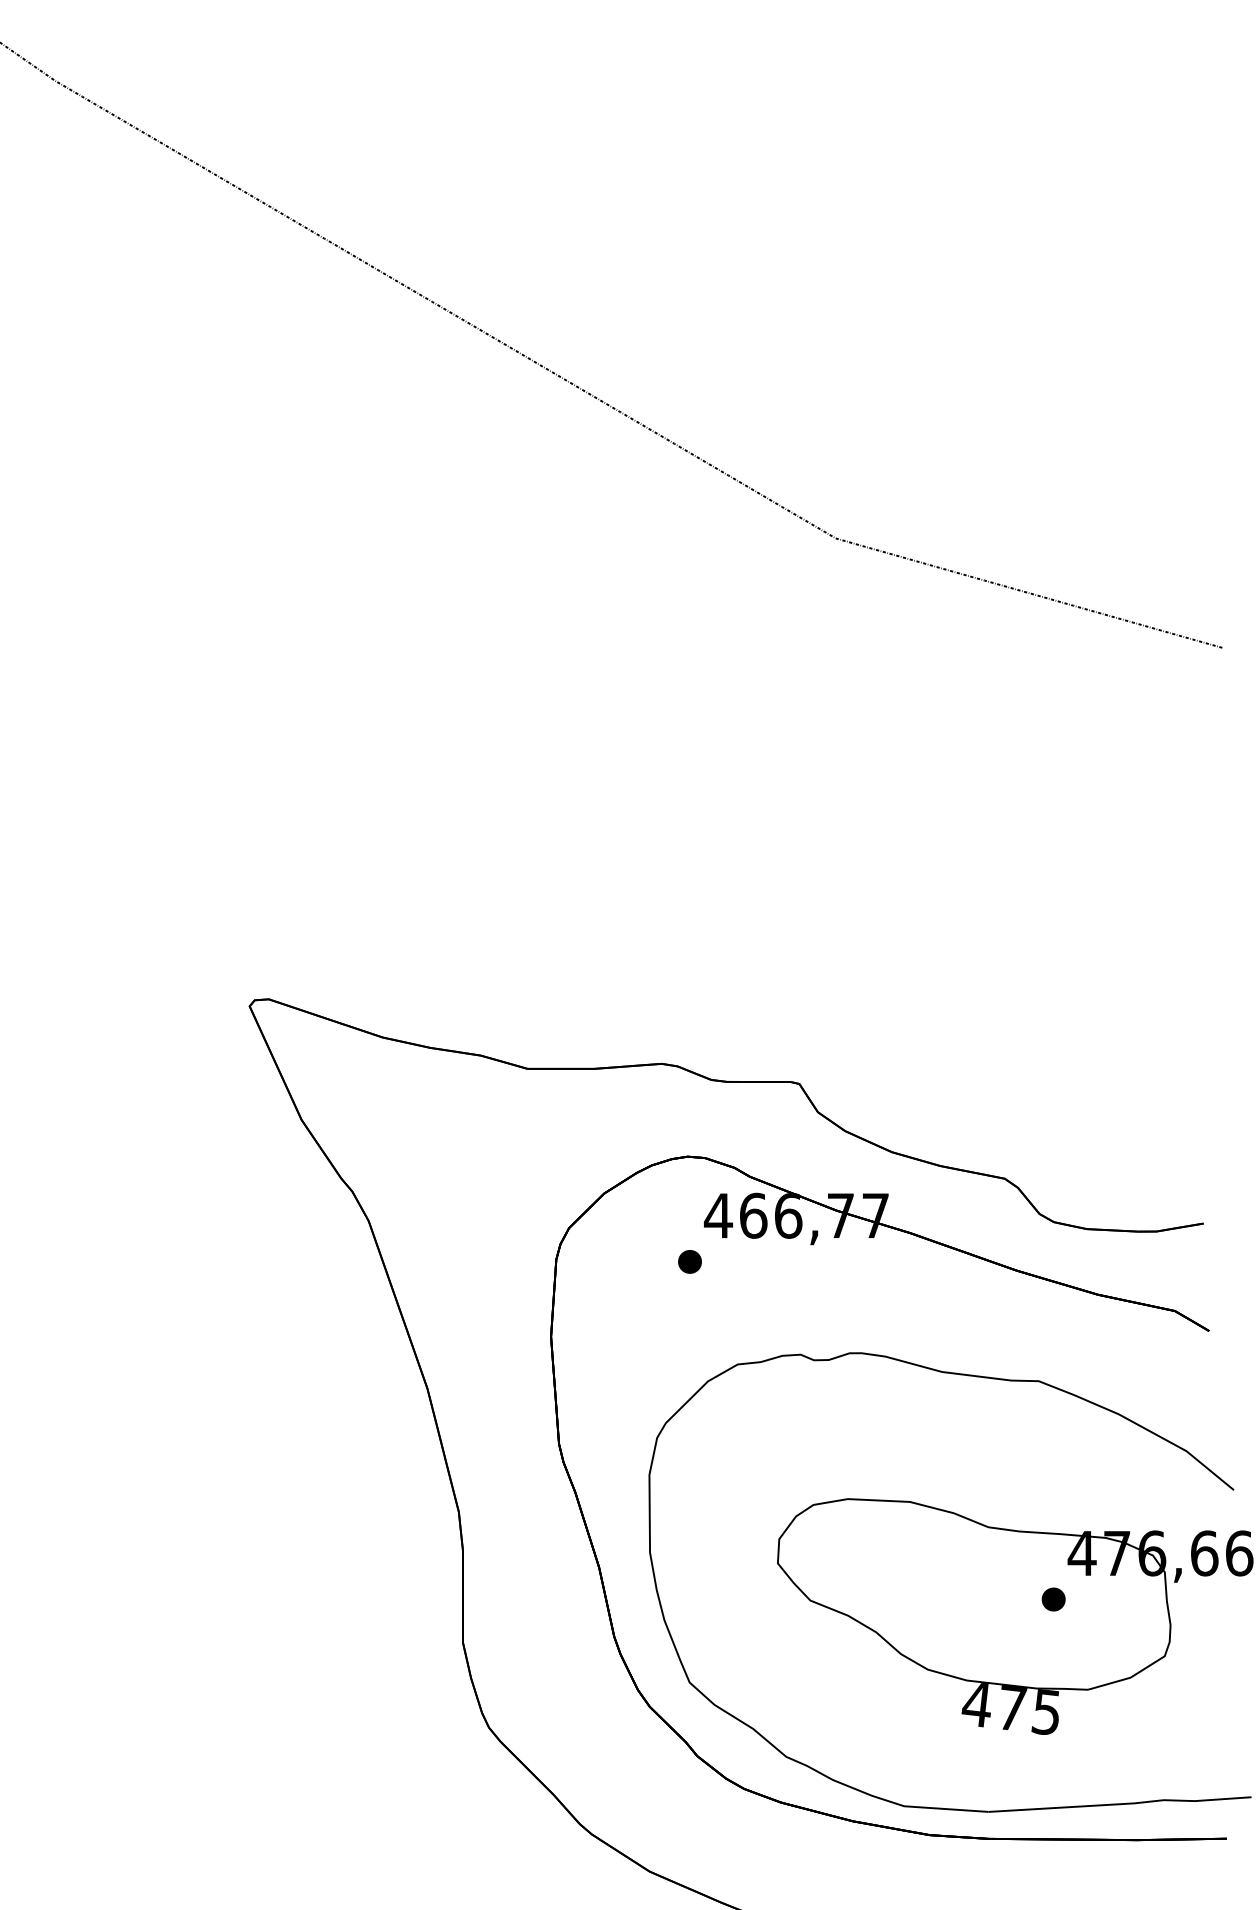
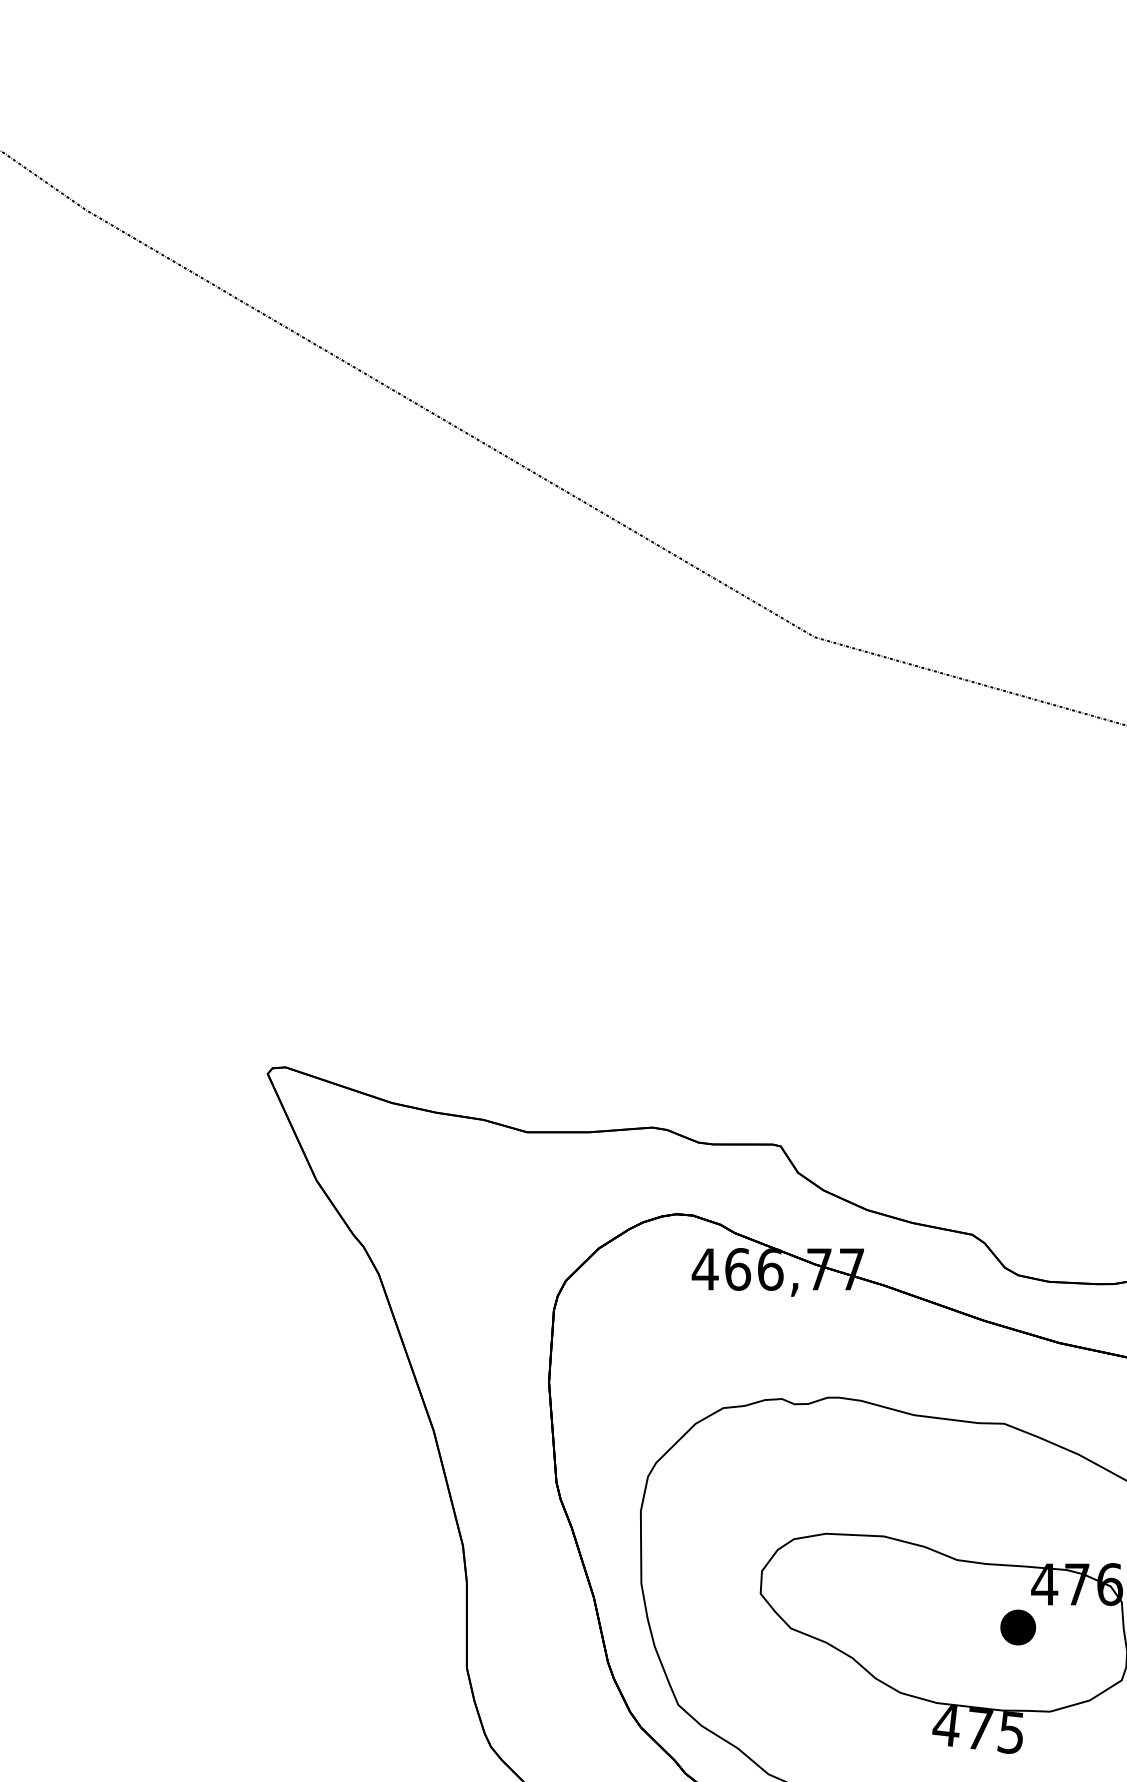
part: (689, 1261) -> (678, 1312), removed
part: (1053, 1599) -> (1017, 1627), size x1.6

